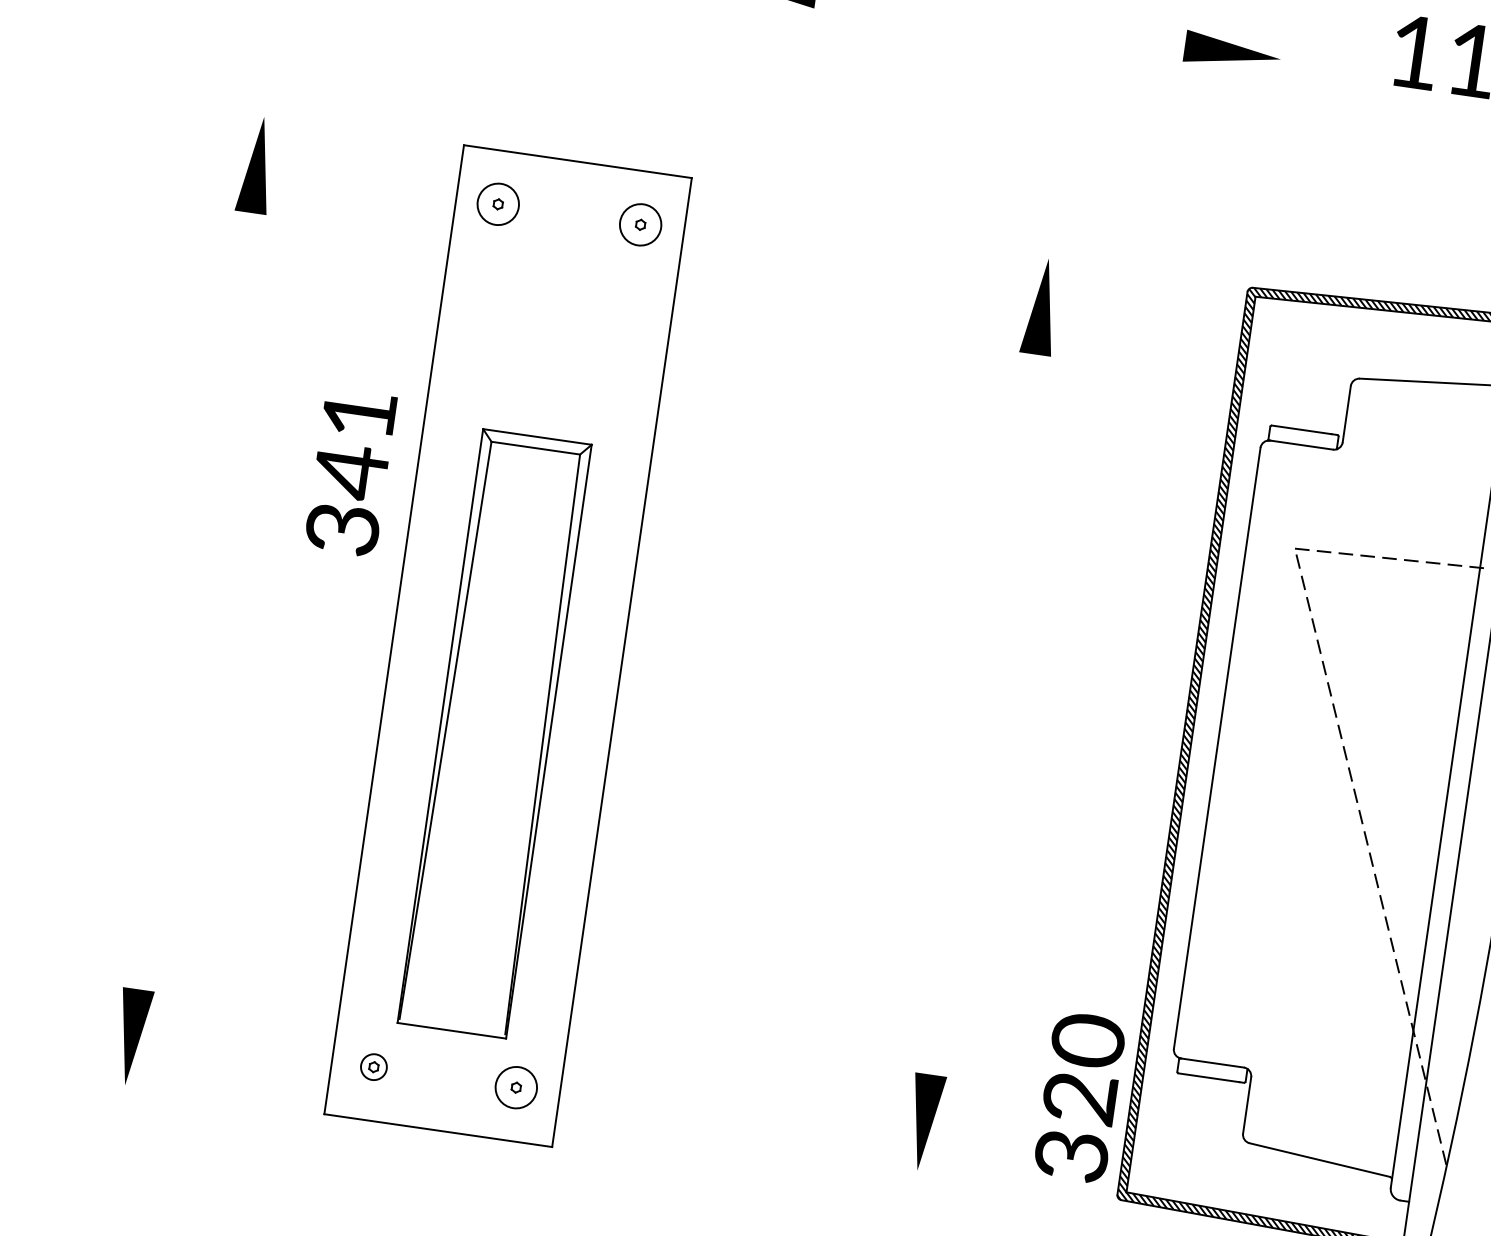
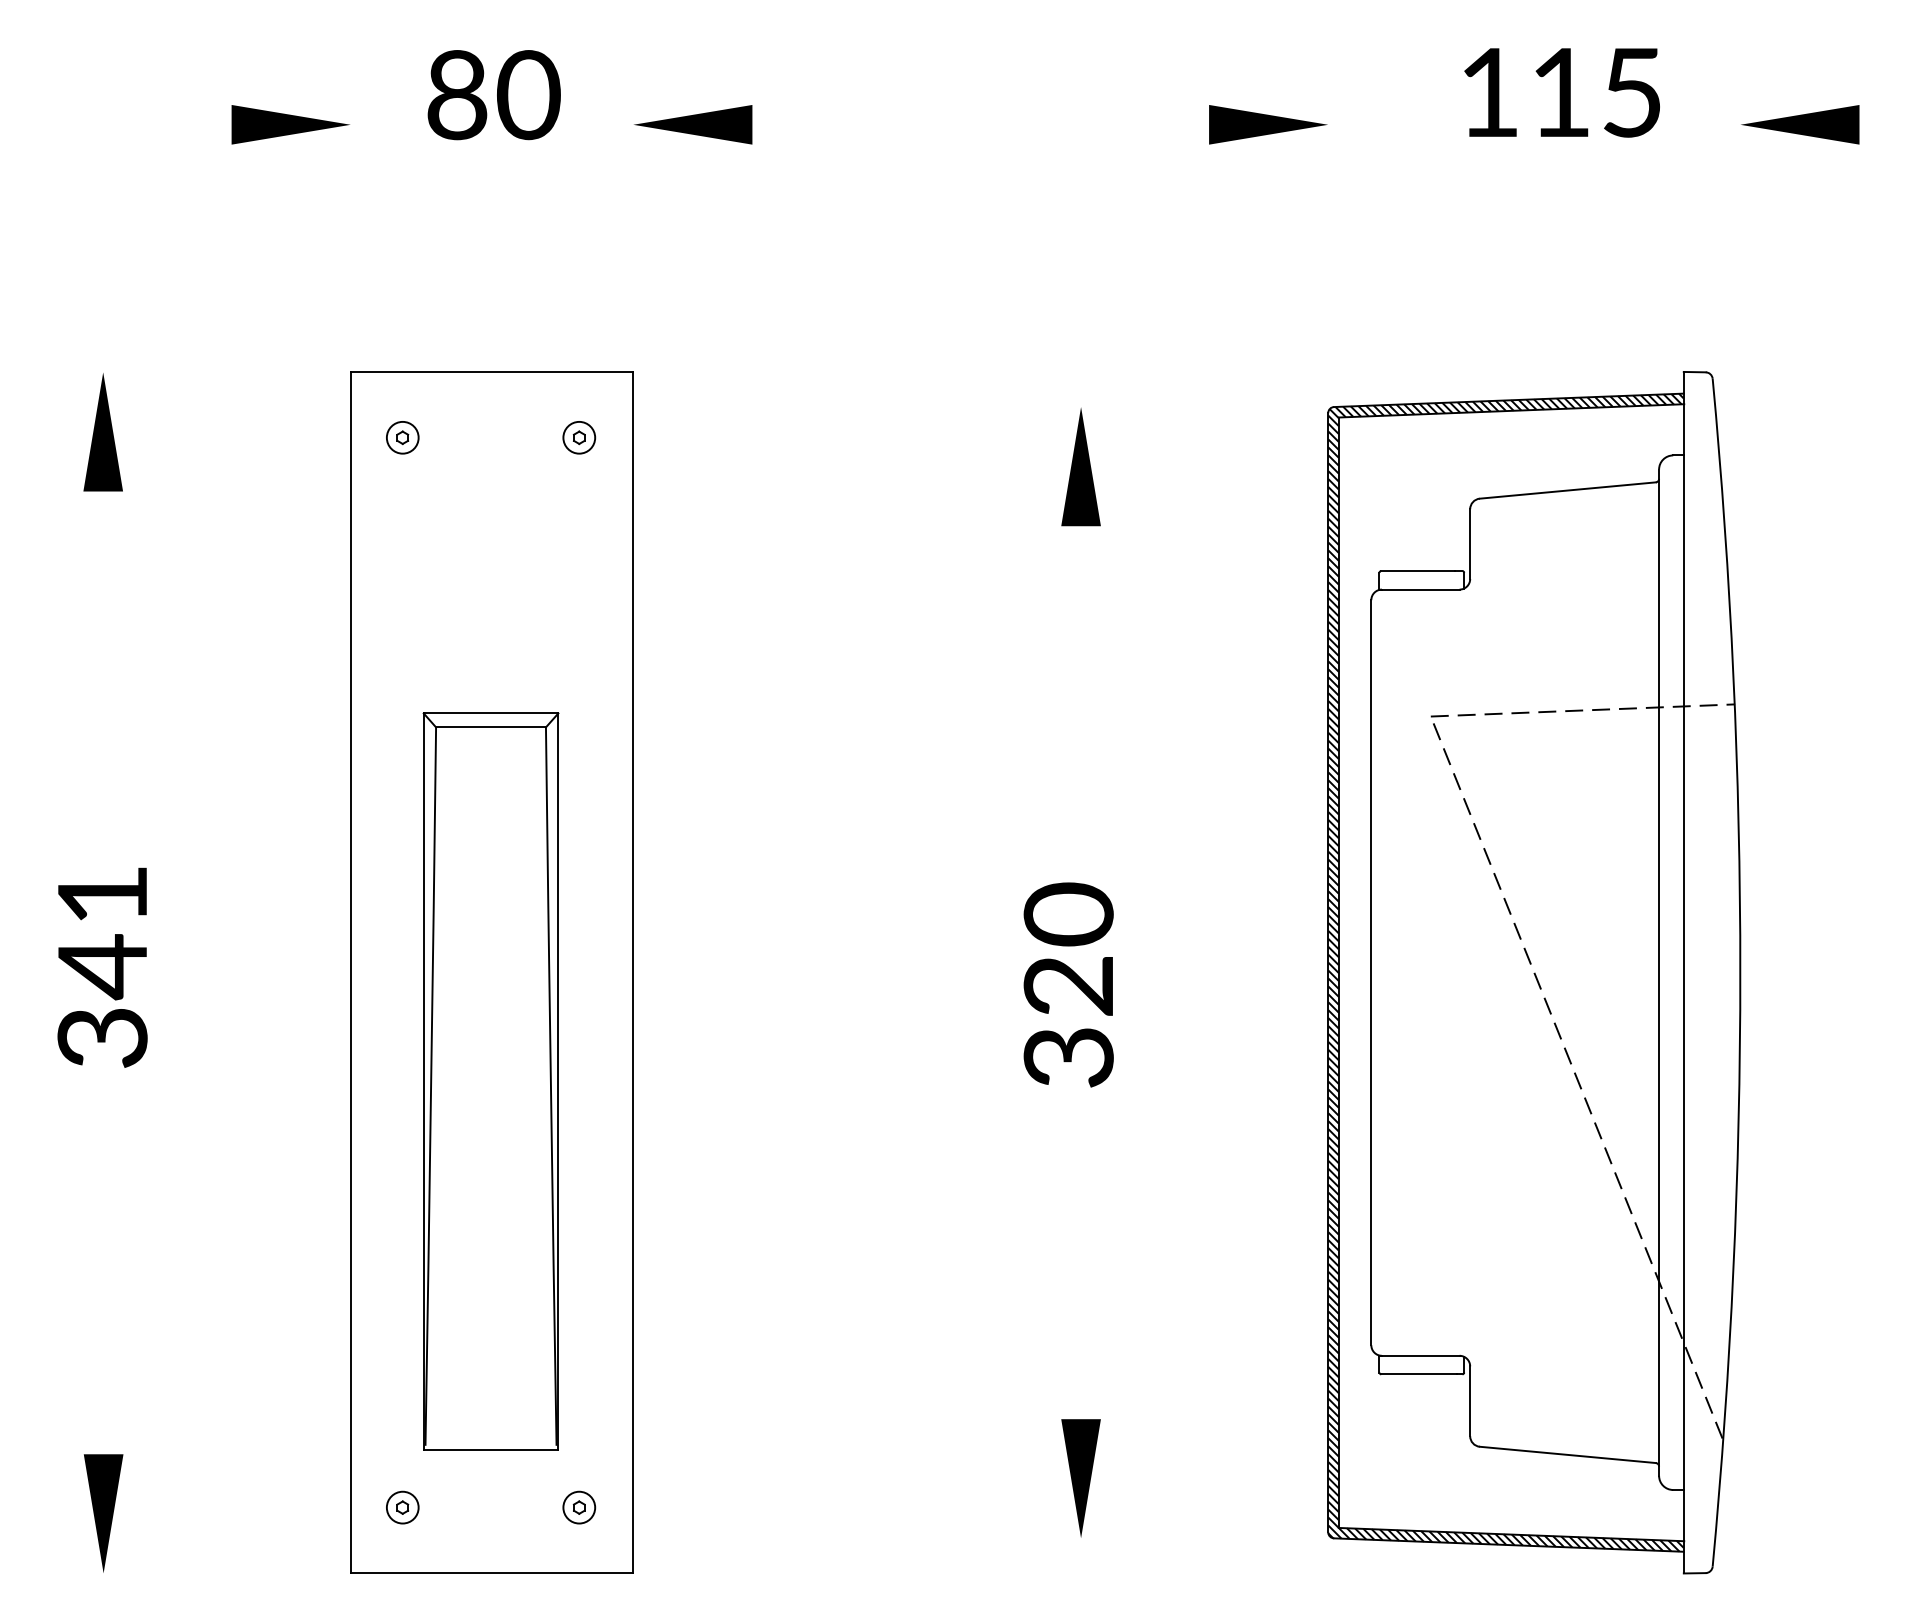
circle: (498, 204) -> (402, 437), size x0.62
circle: (640, 224) -> (579, 437), size x0.62
text: (350, 472) -> (102, 967), moved
circle: (516, 1087) -> (579, 1507), size x0.62
text: (1079, 1097) -> (1068, 984), moved

